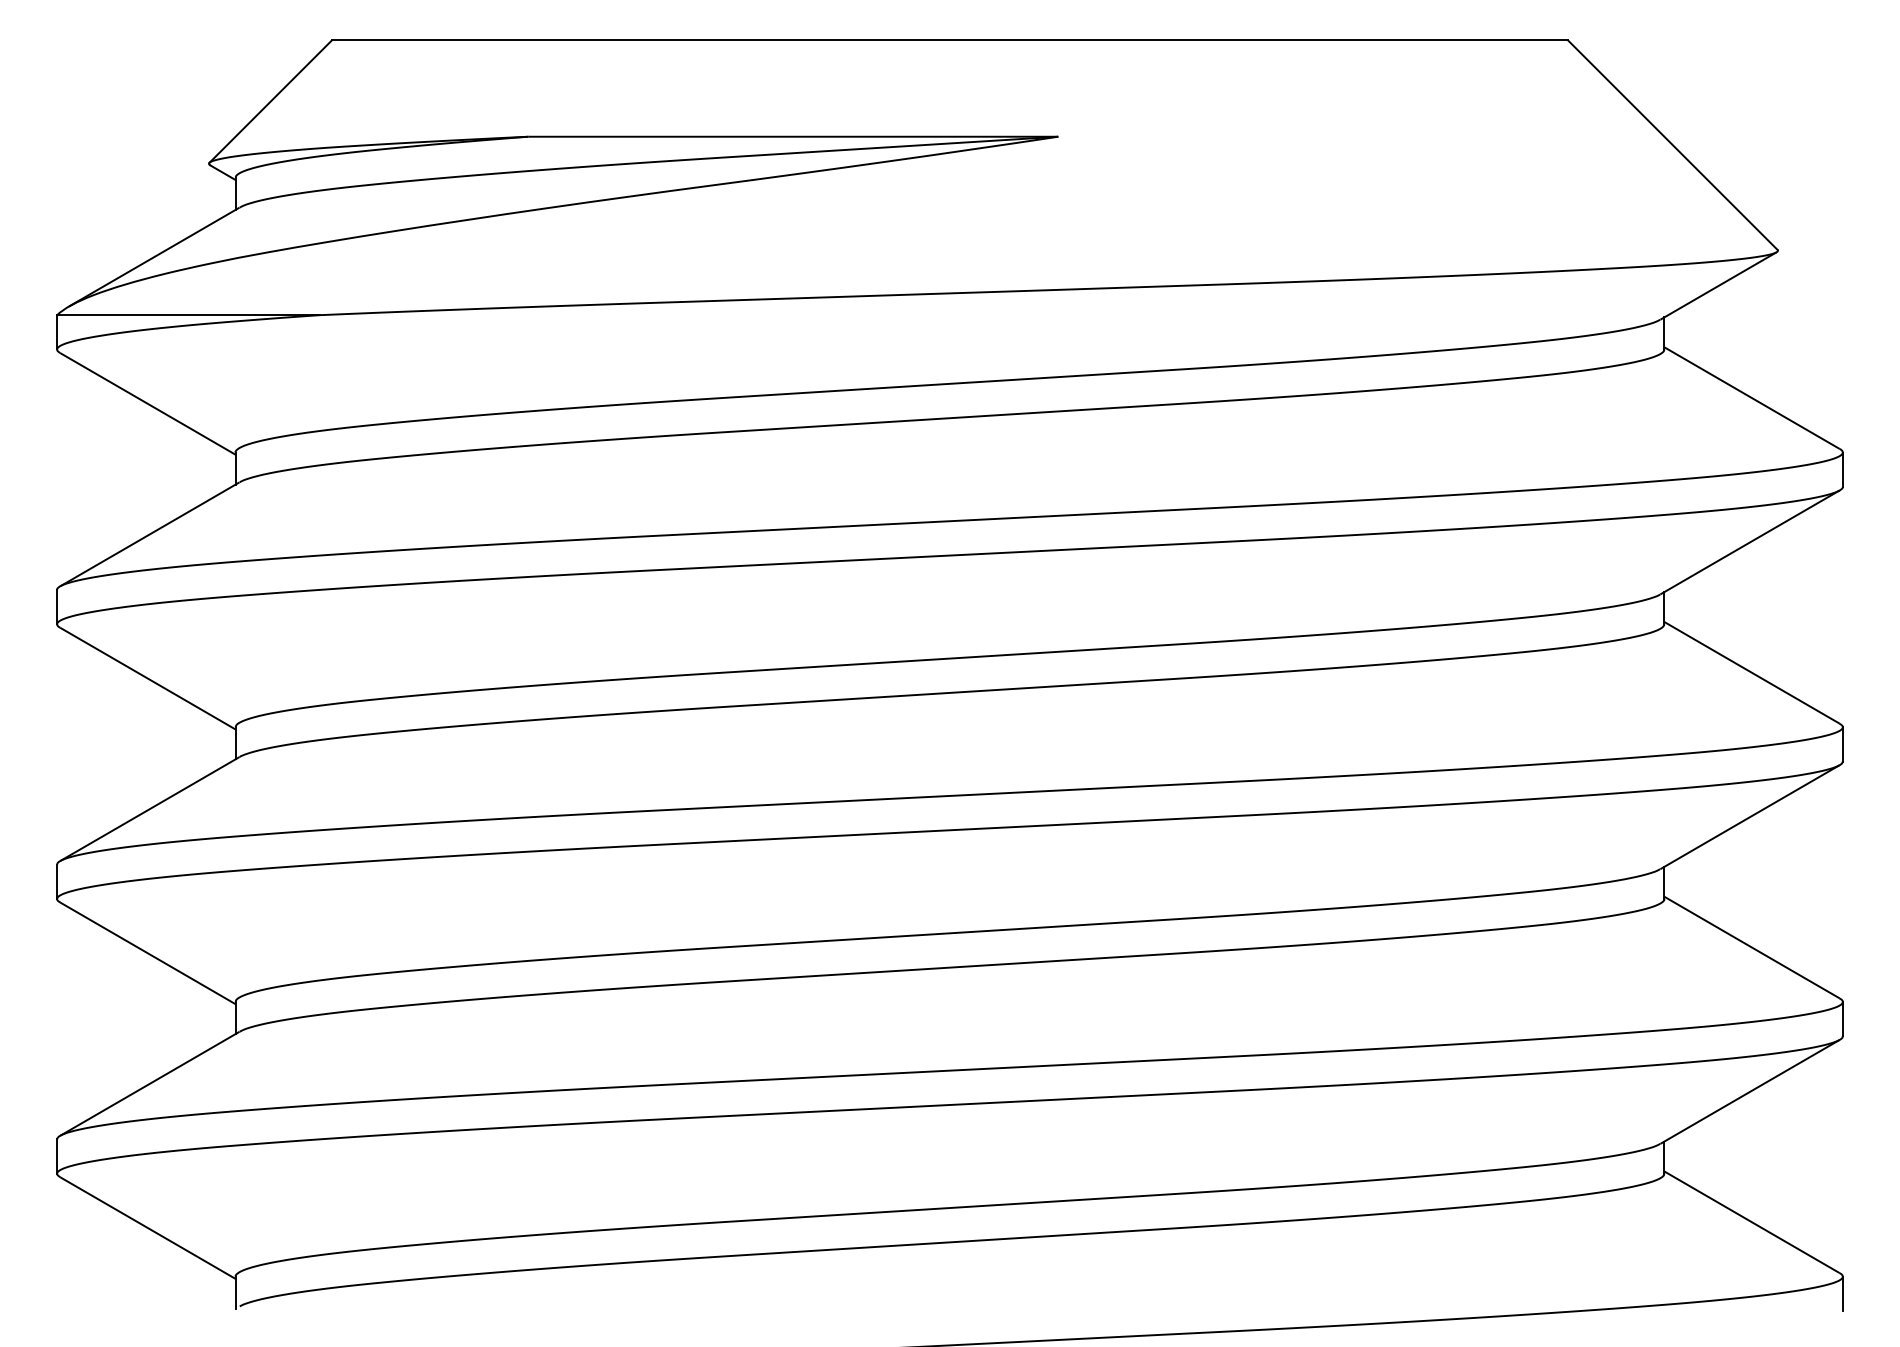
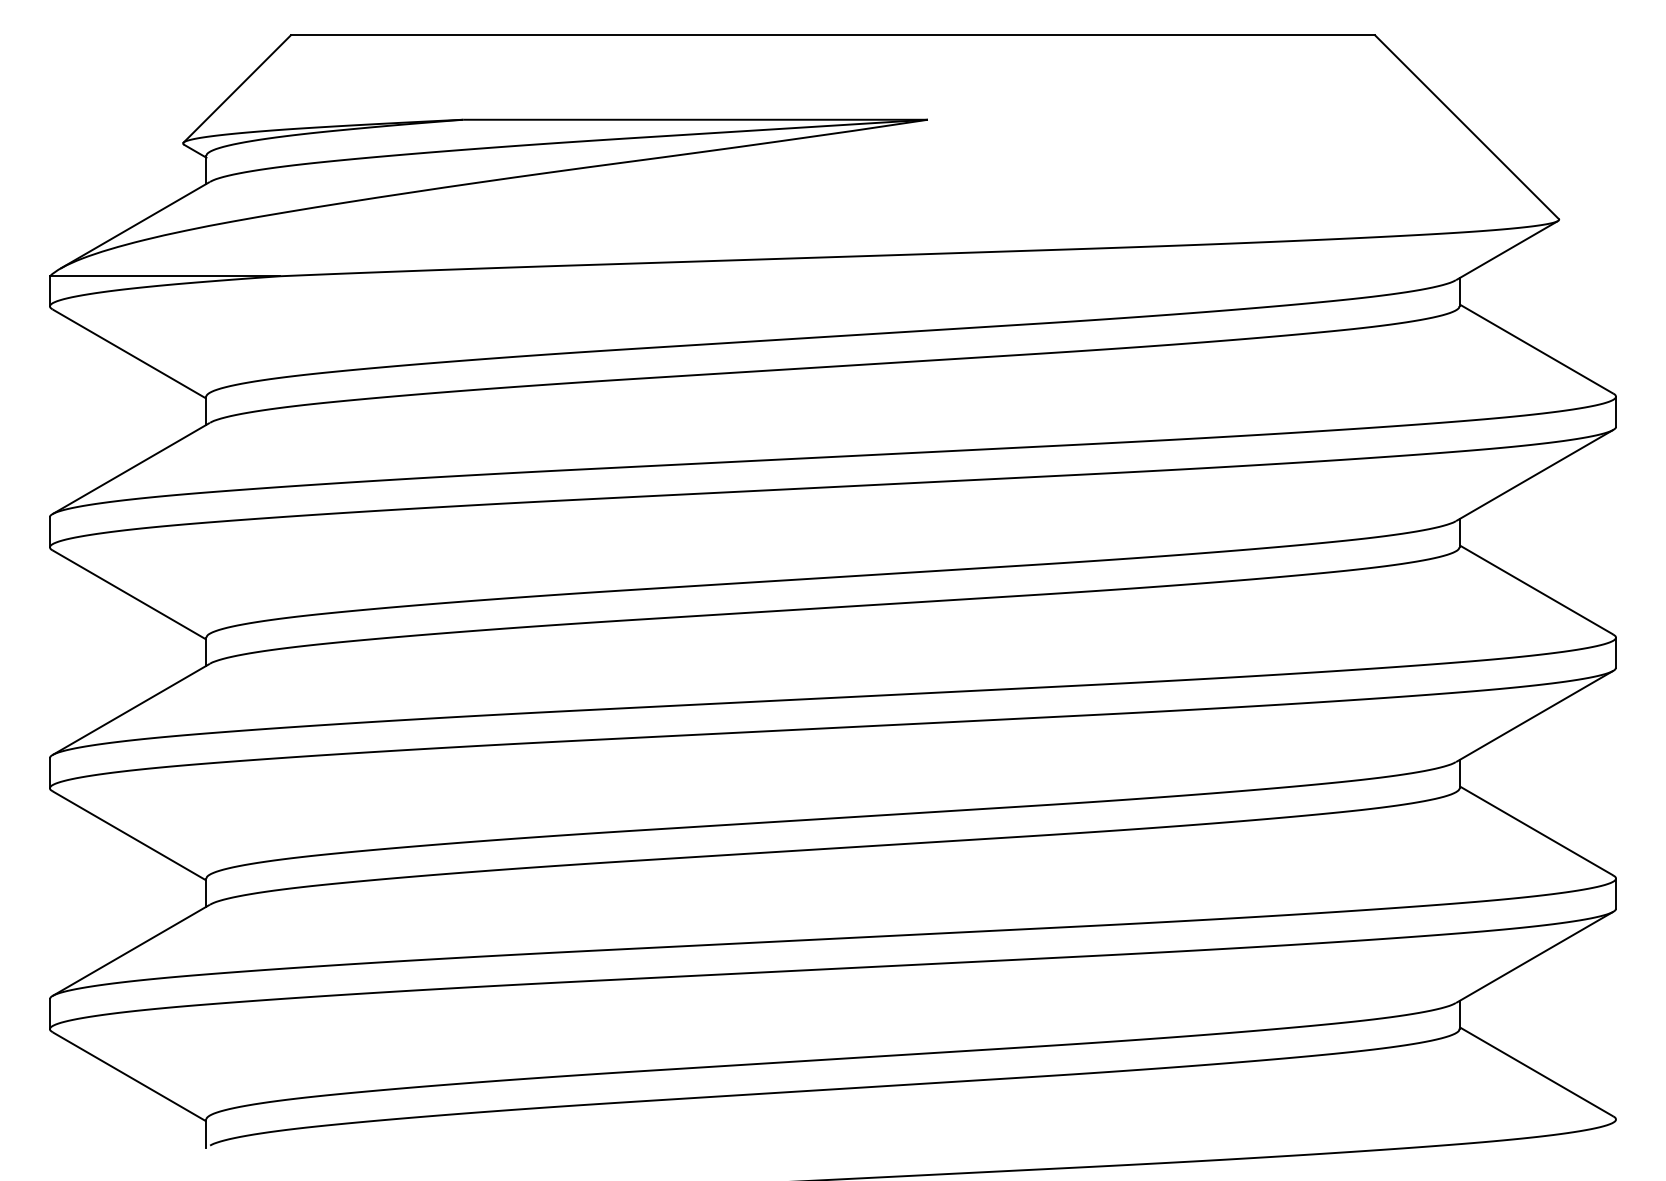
line: (1842, 1293) -> (1615, 1134), removed

